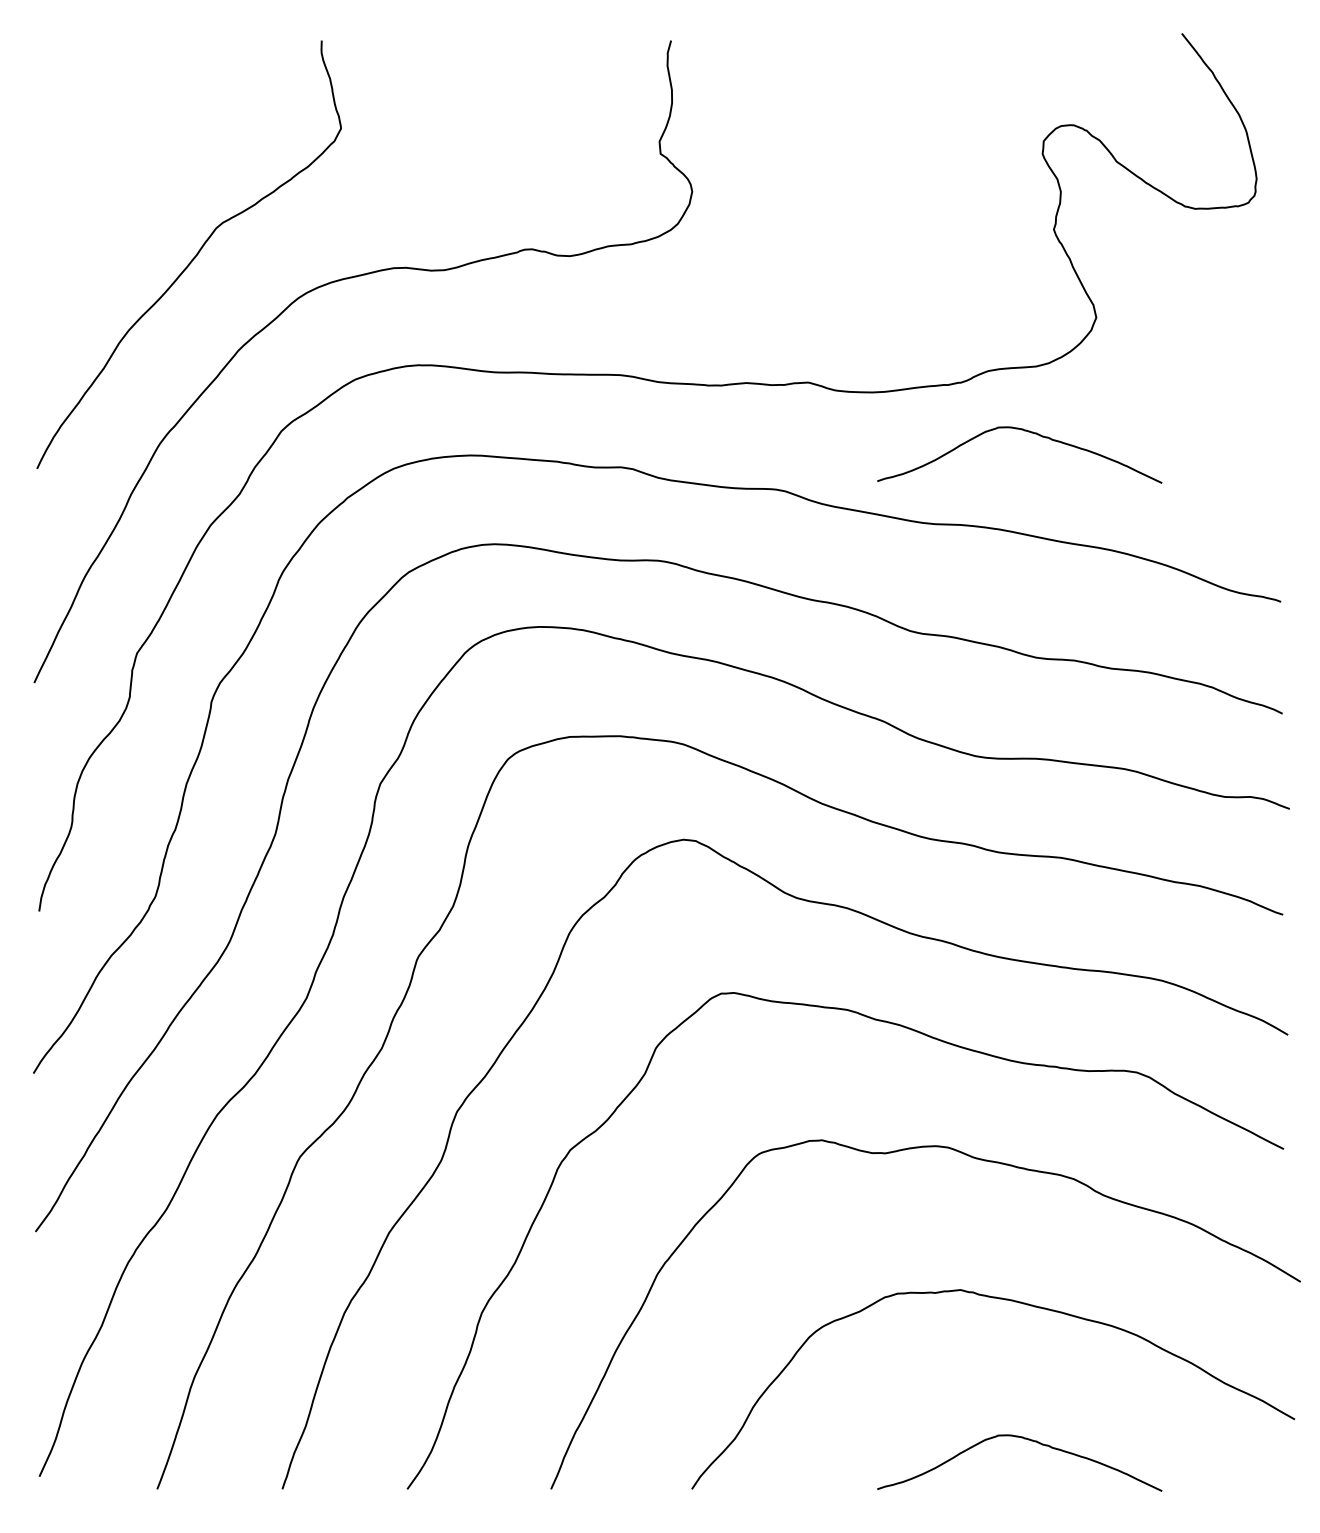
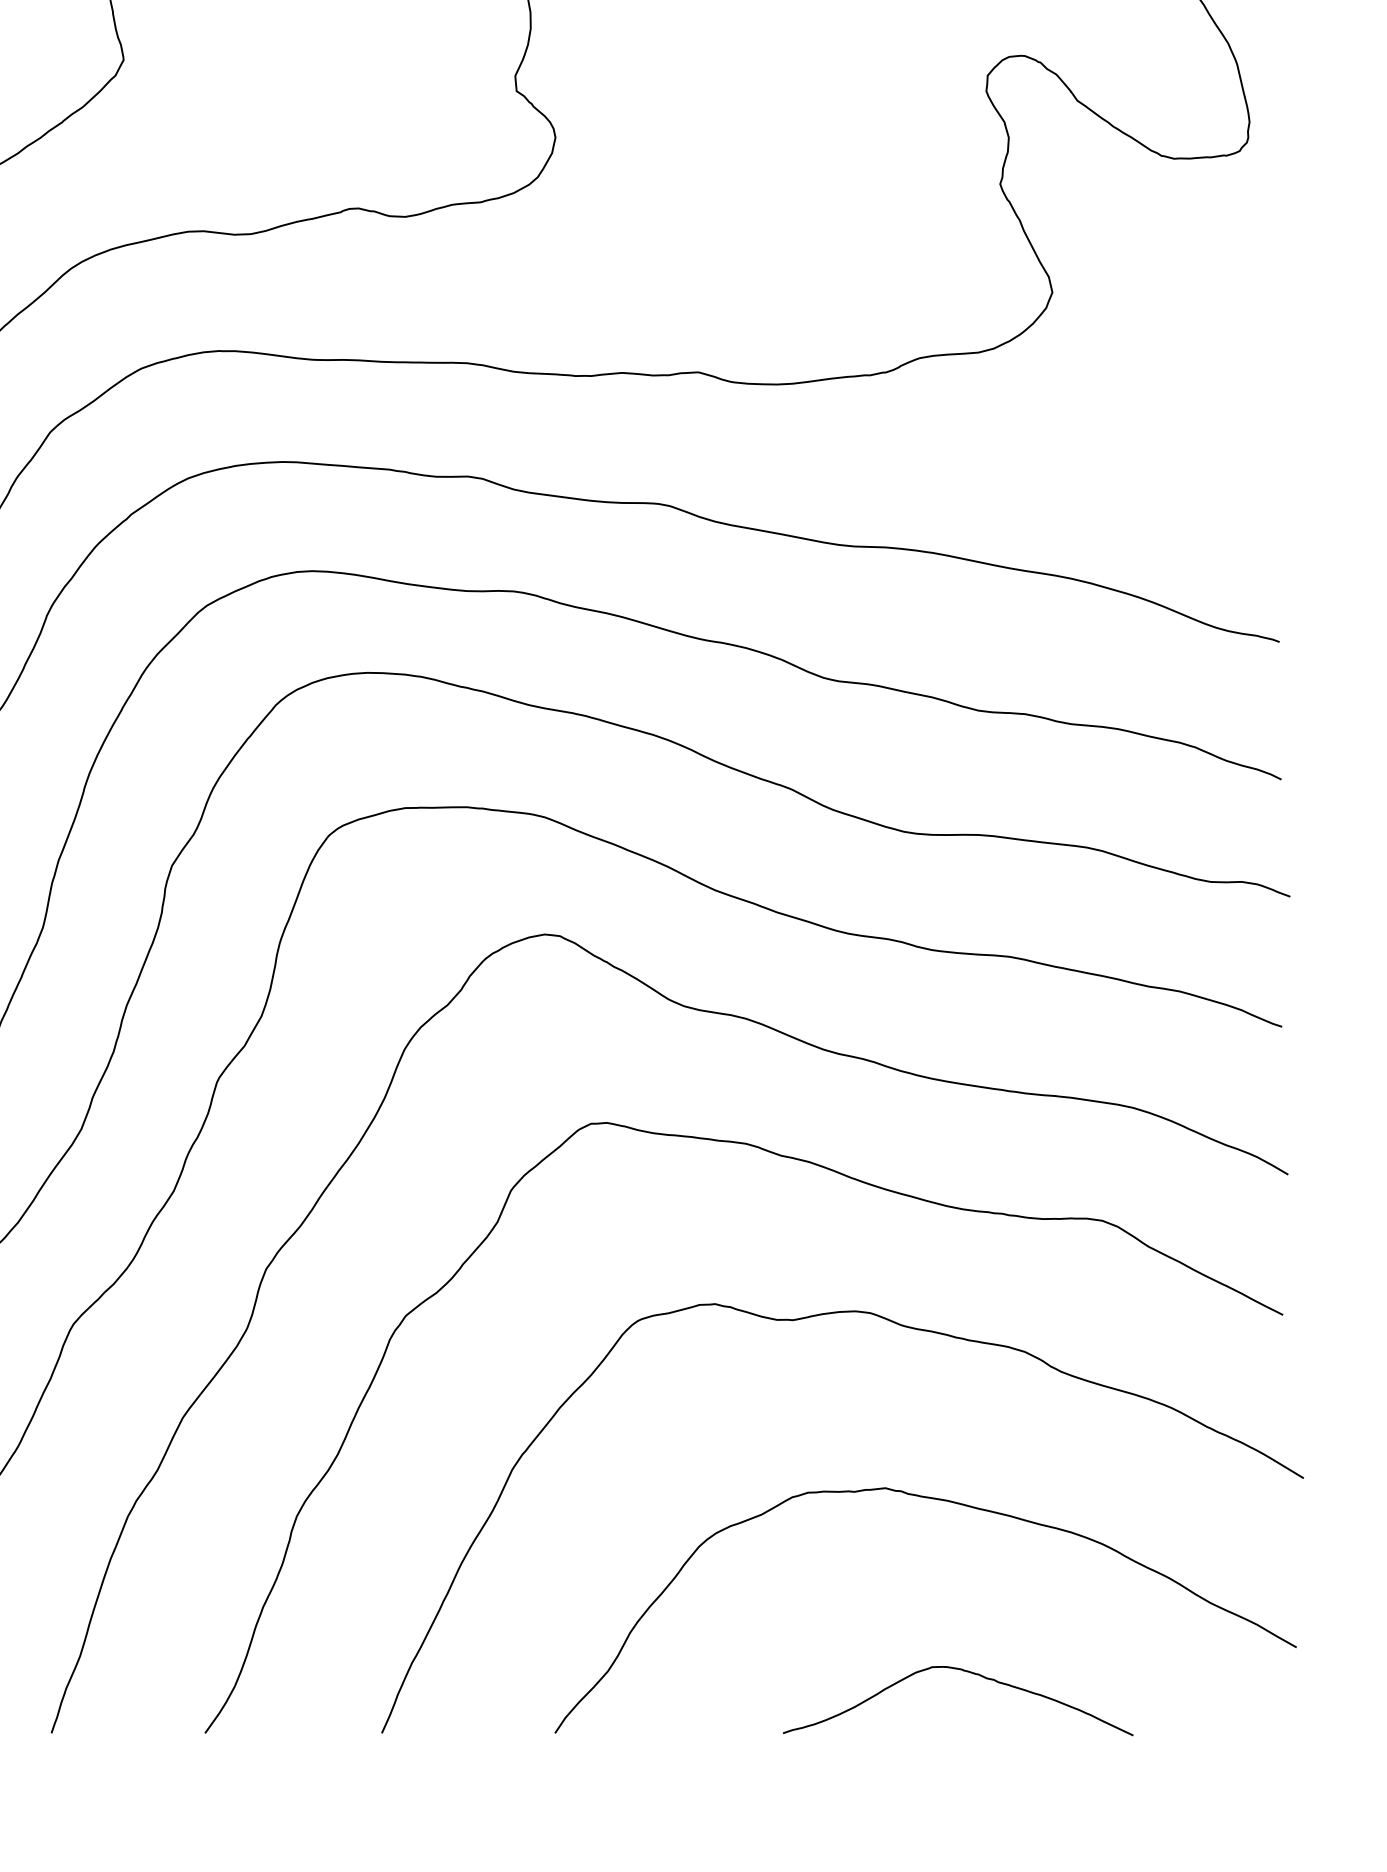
curve: (1024, 431) -> (964, 432), removed

